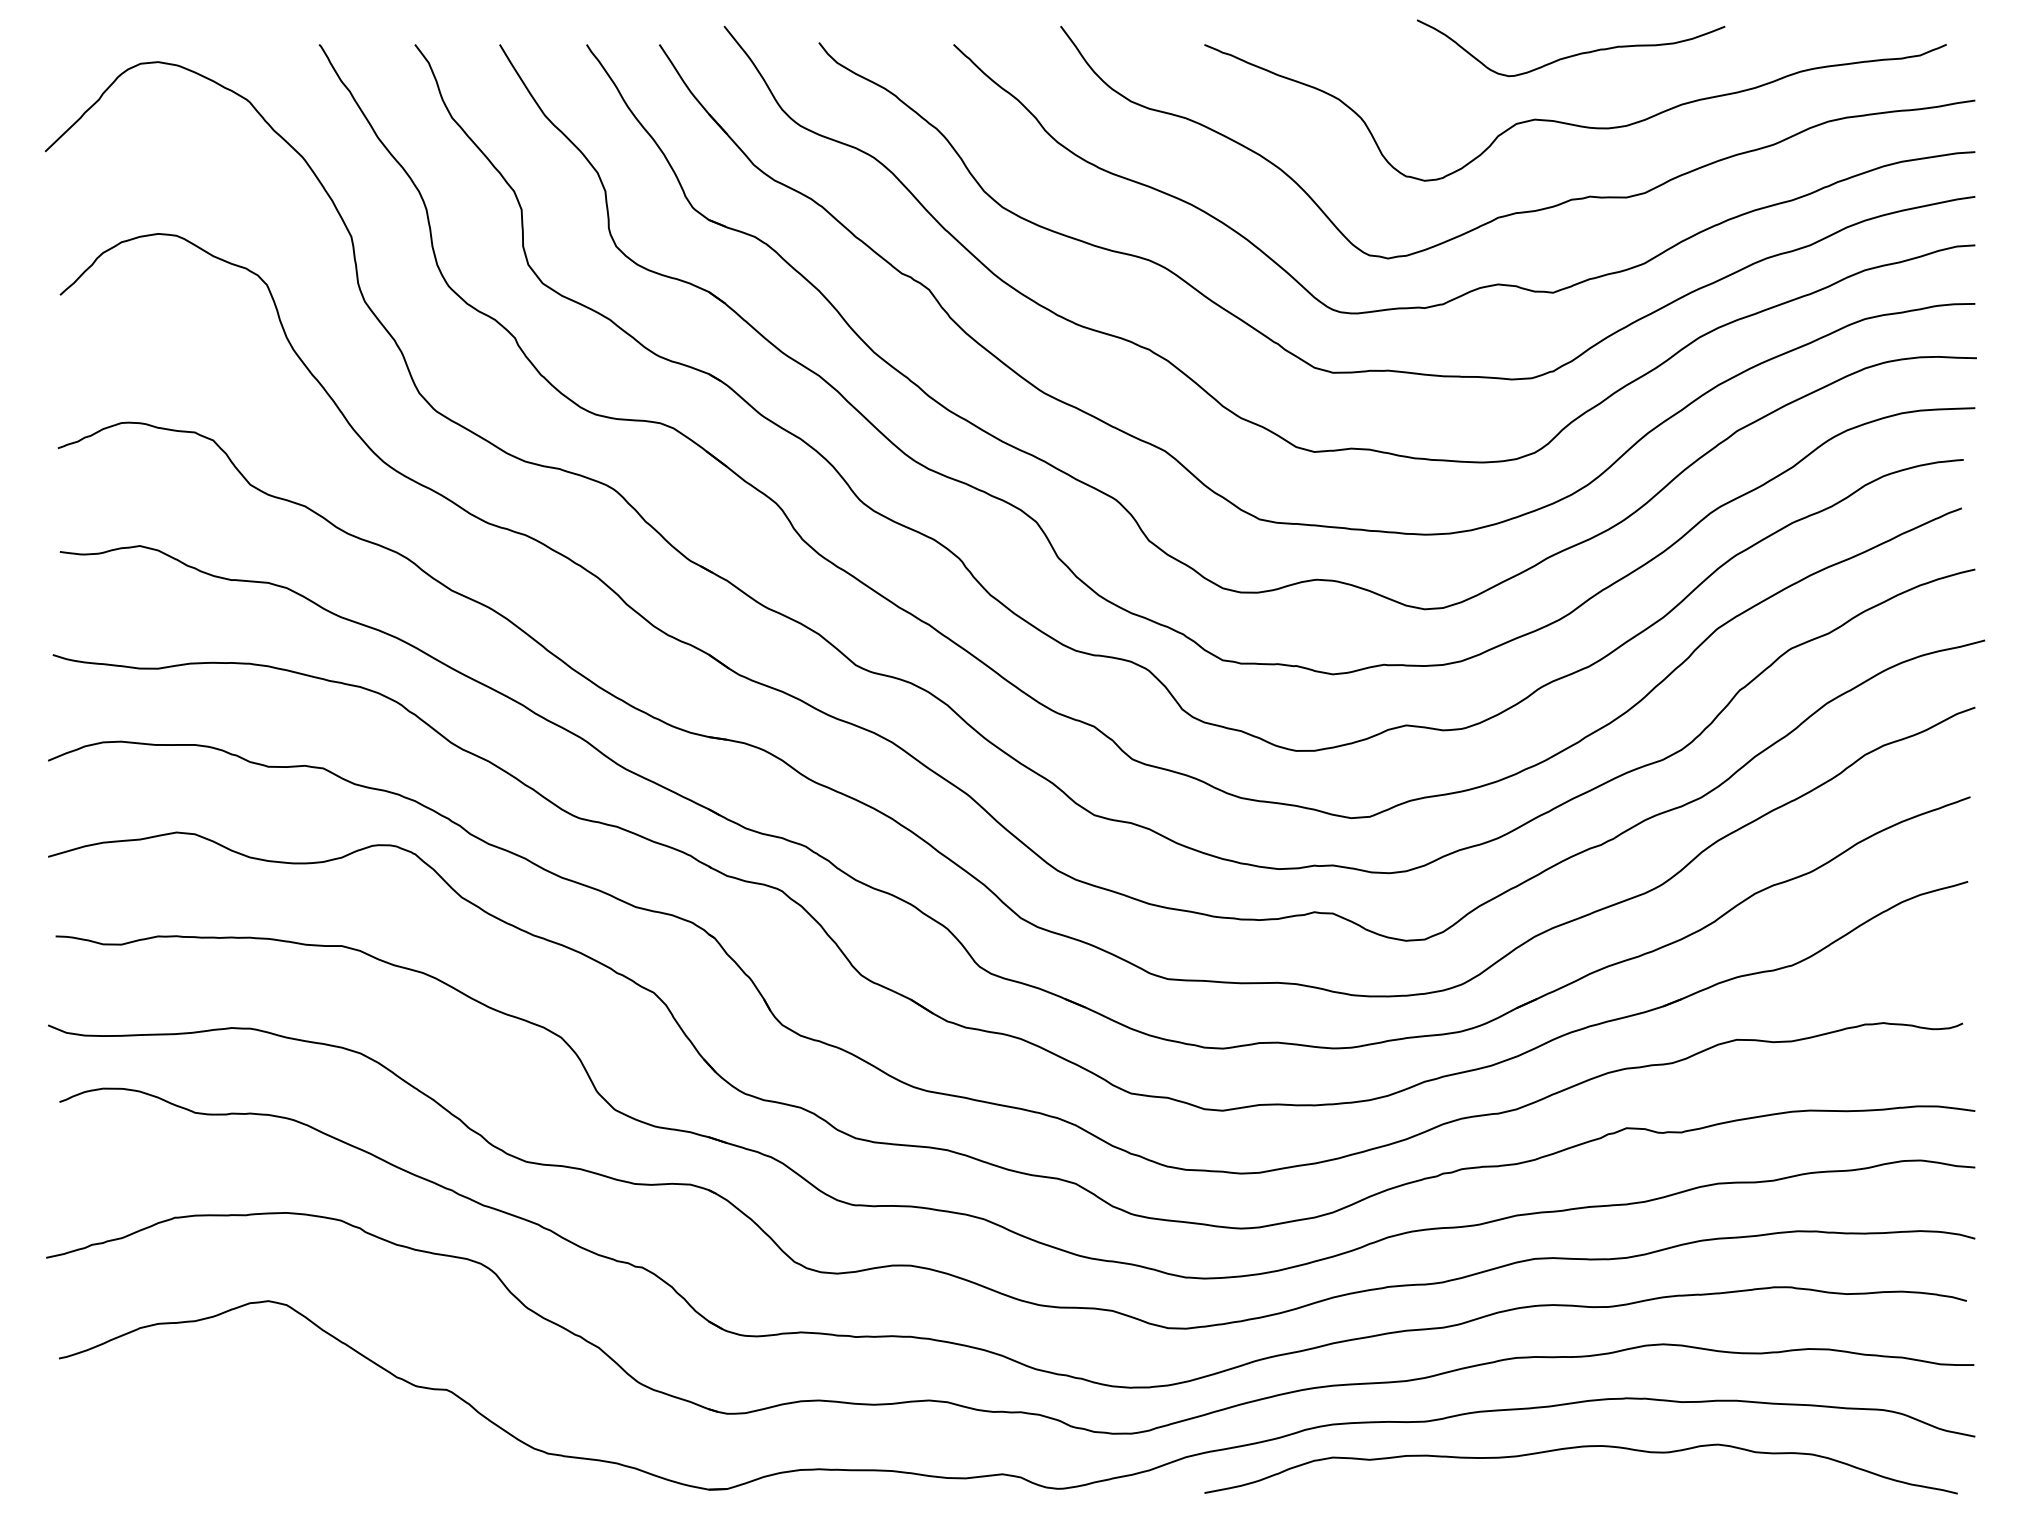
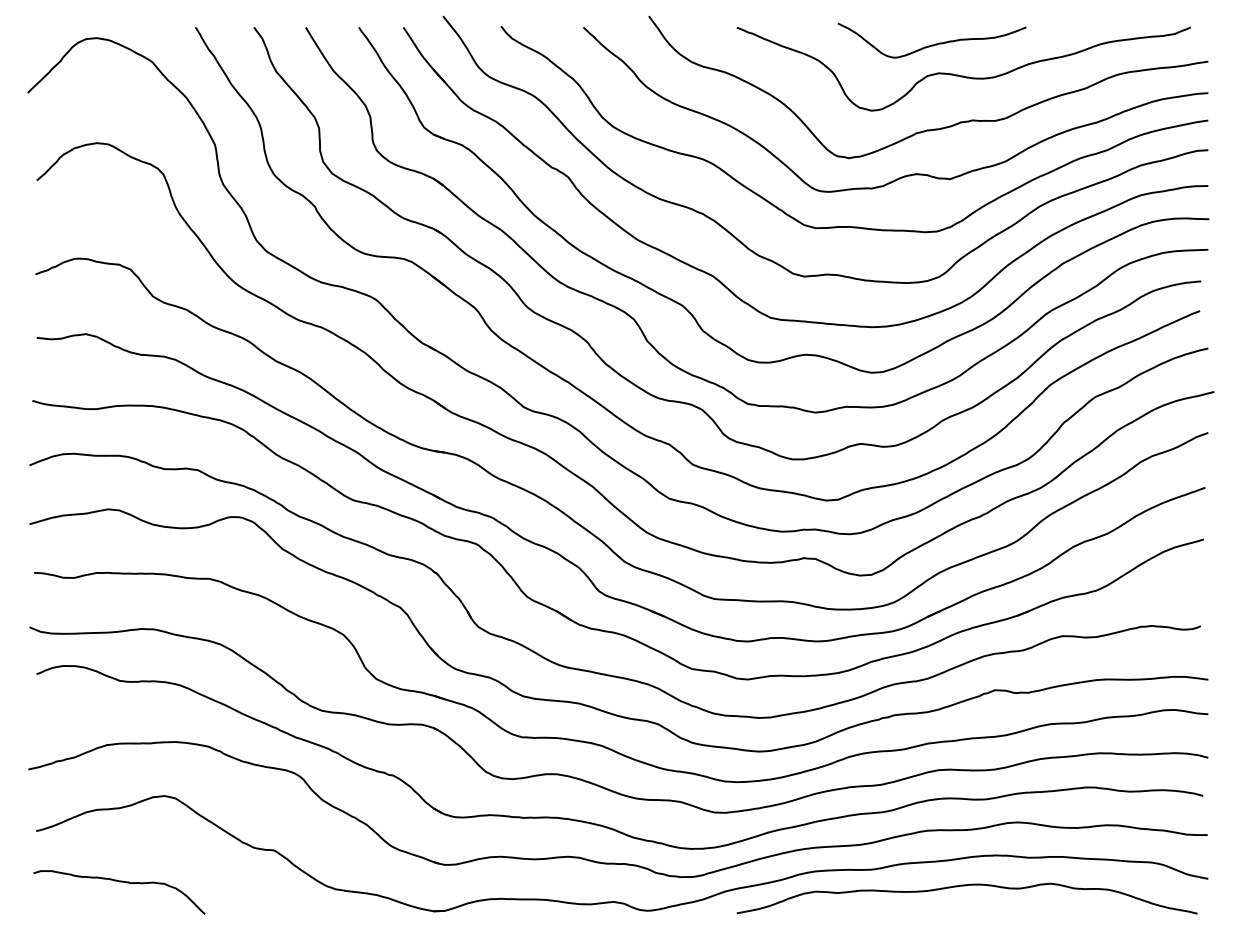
curve: (1570, 54) -> (931, 44), moved
curve: (195, 1442) -> (119, 882), added

